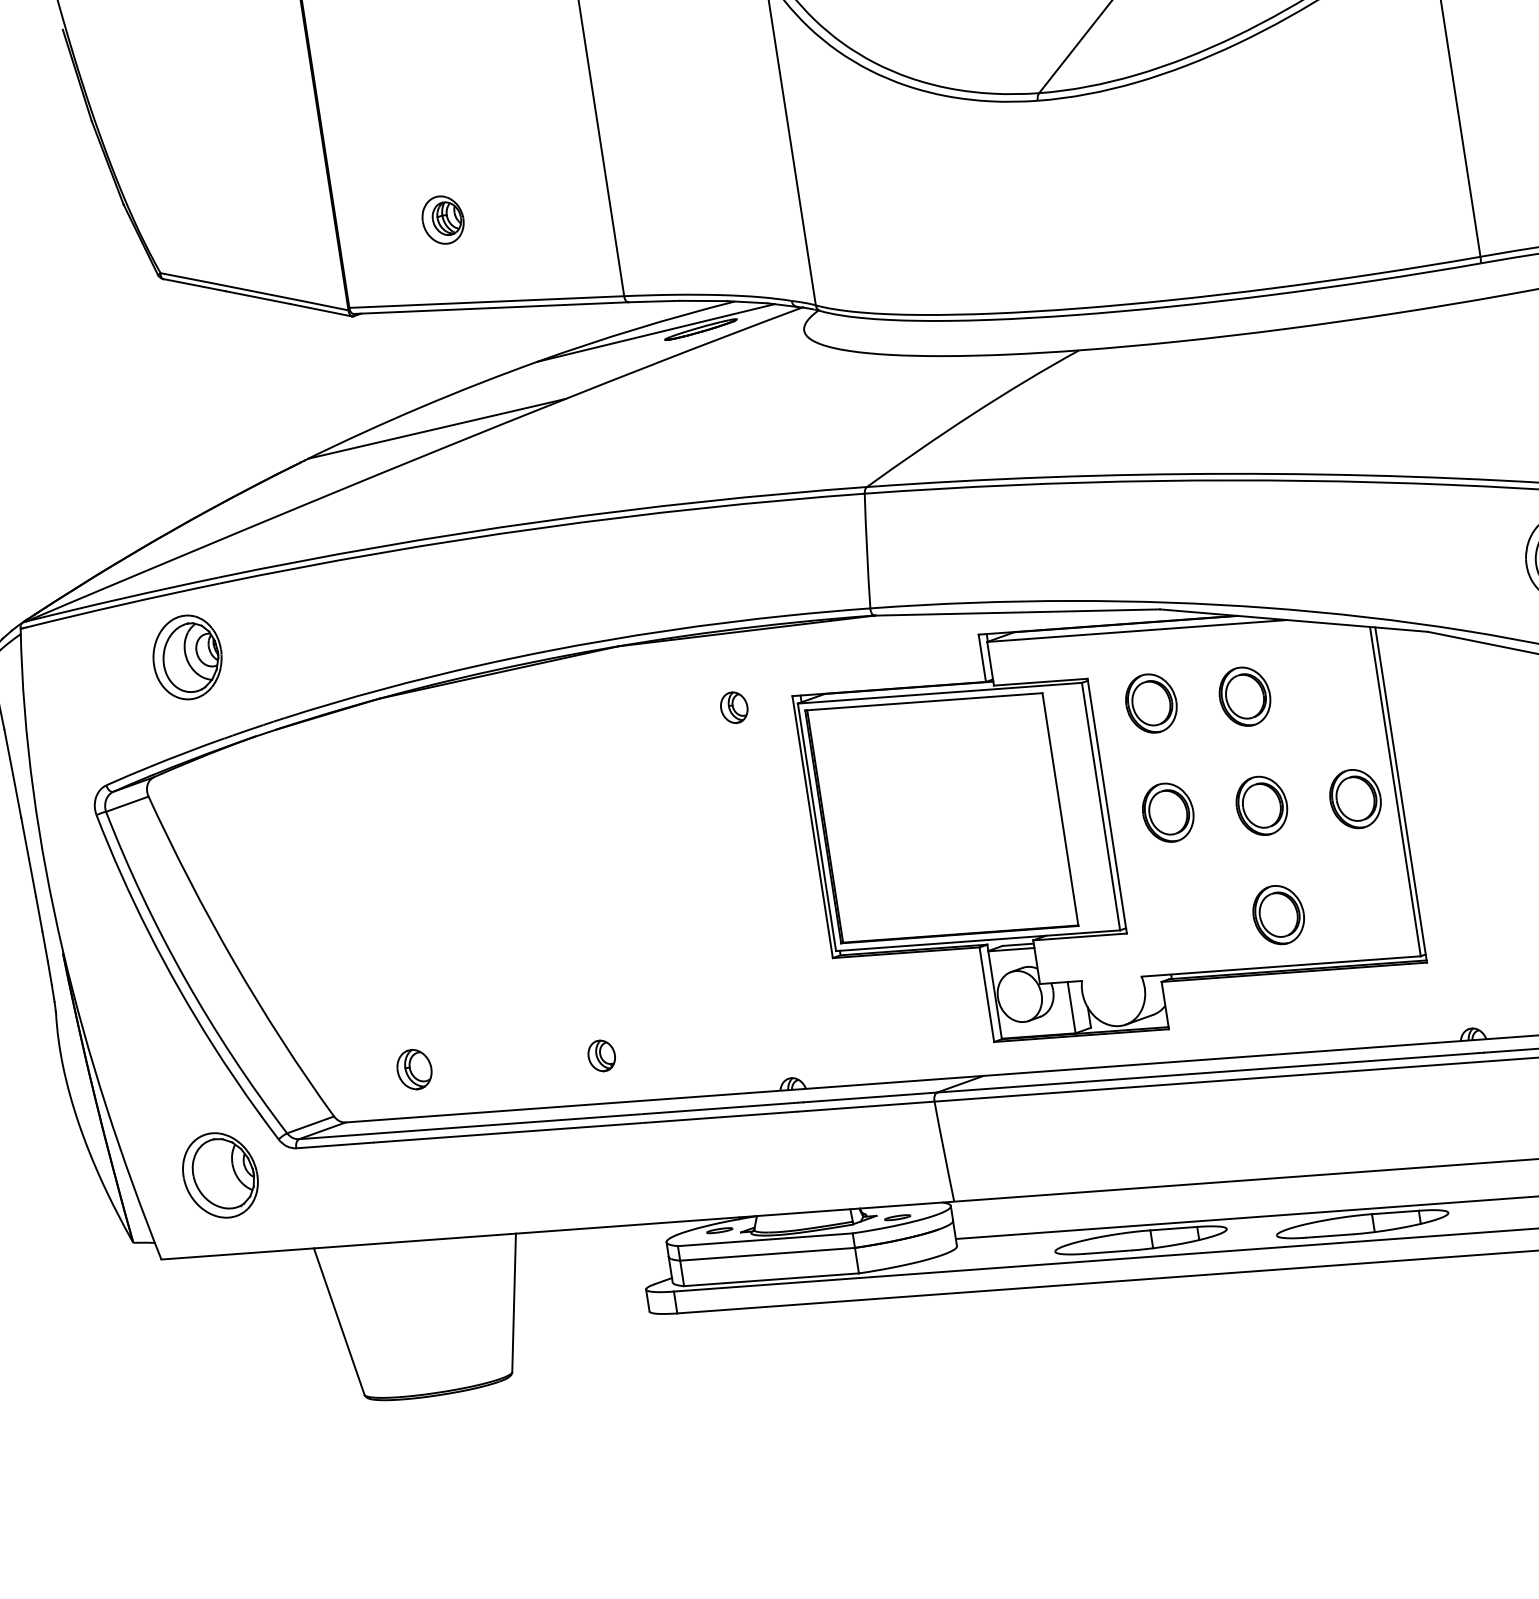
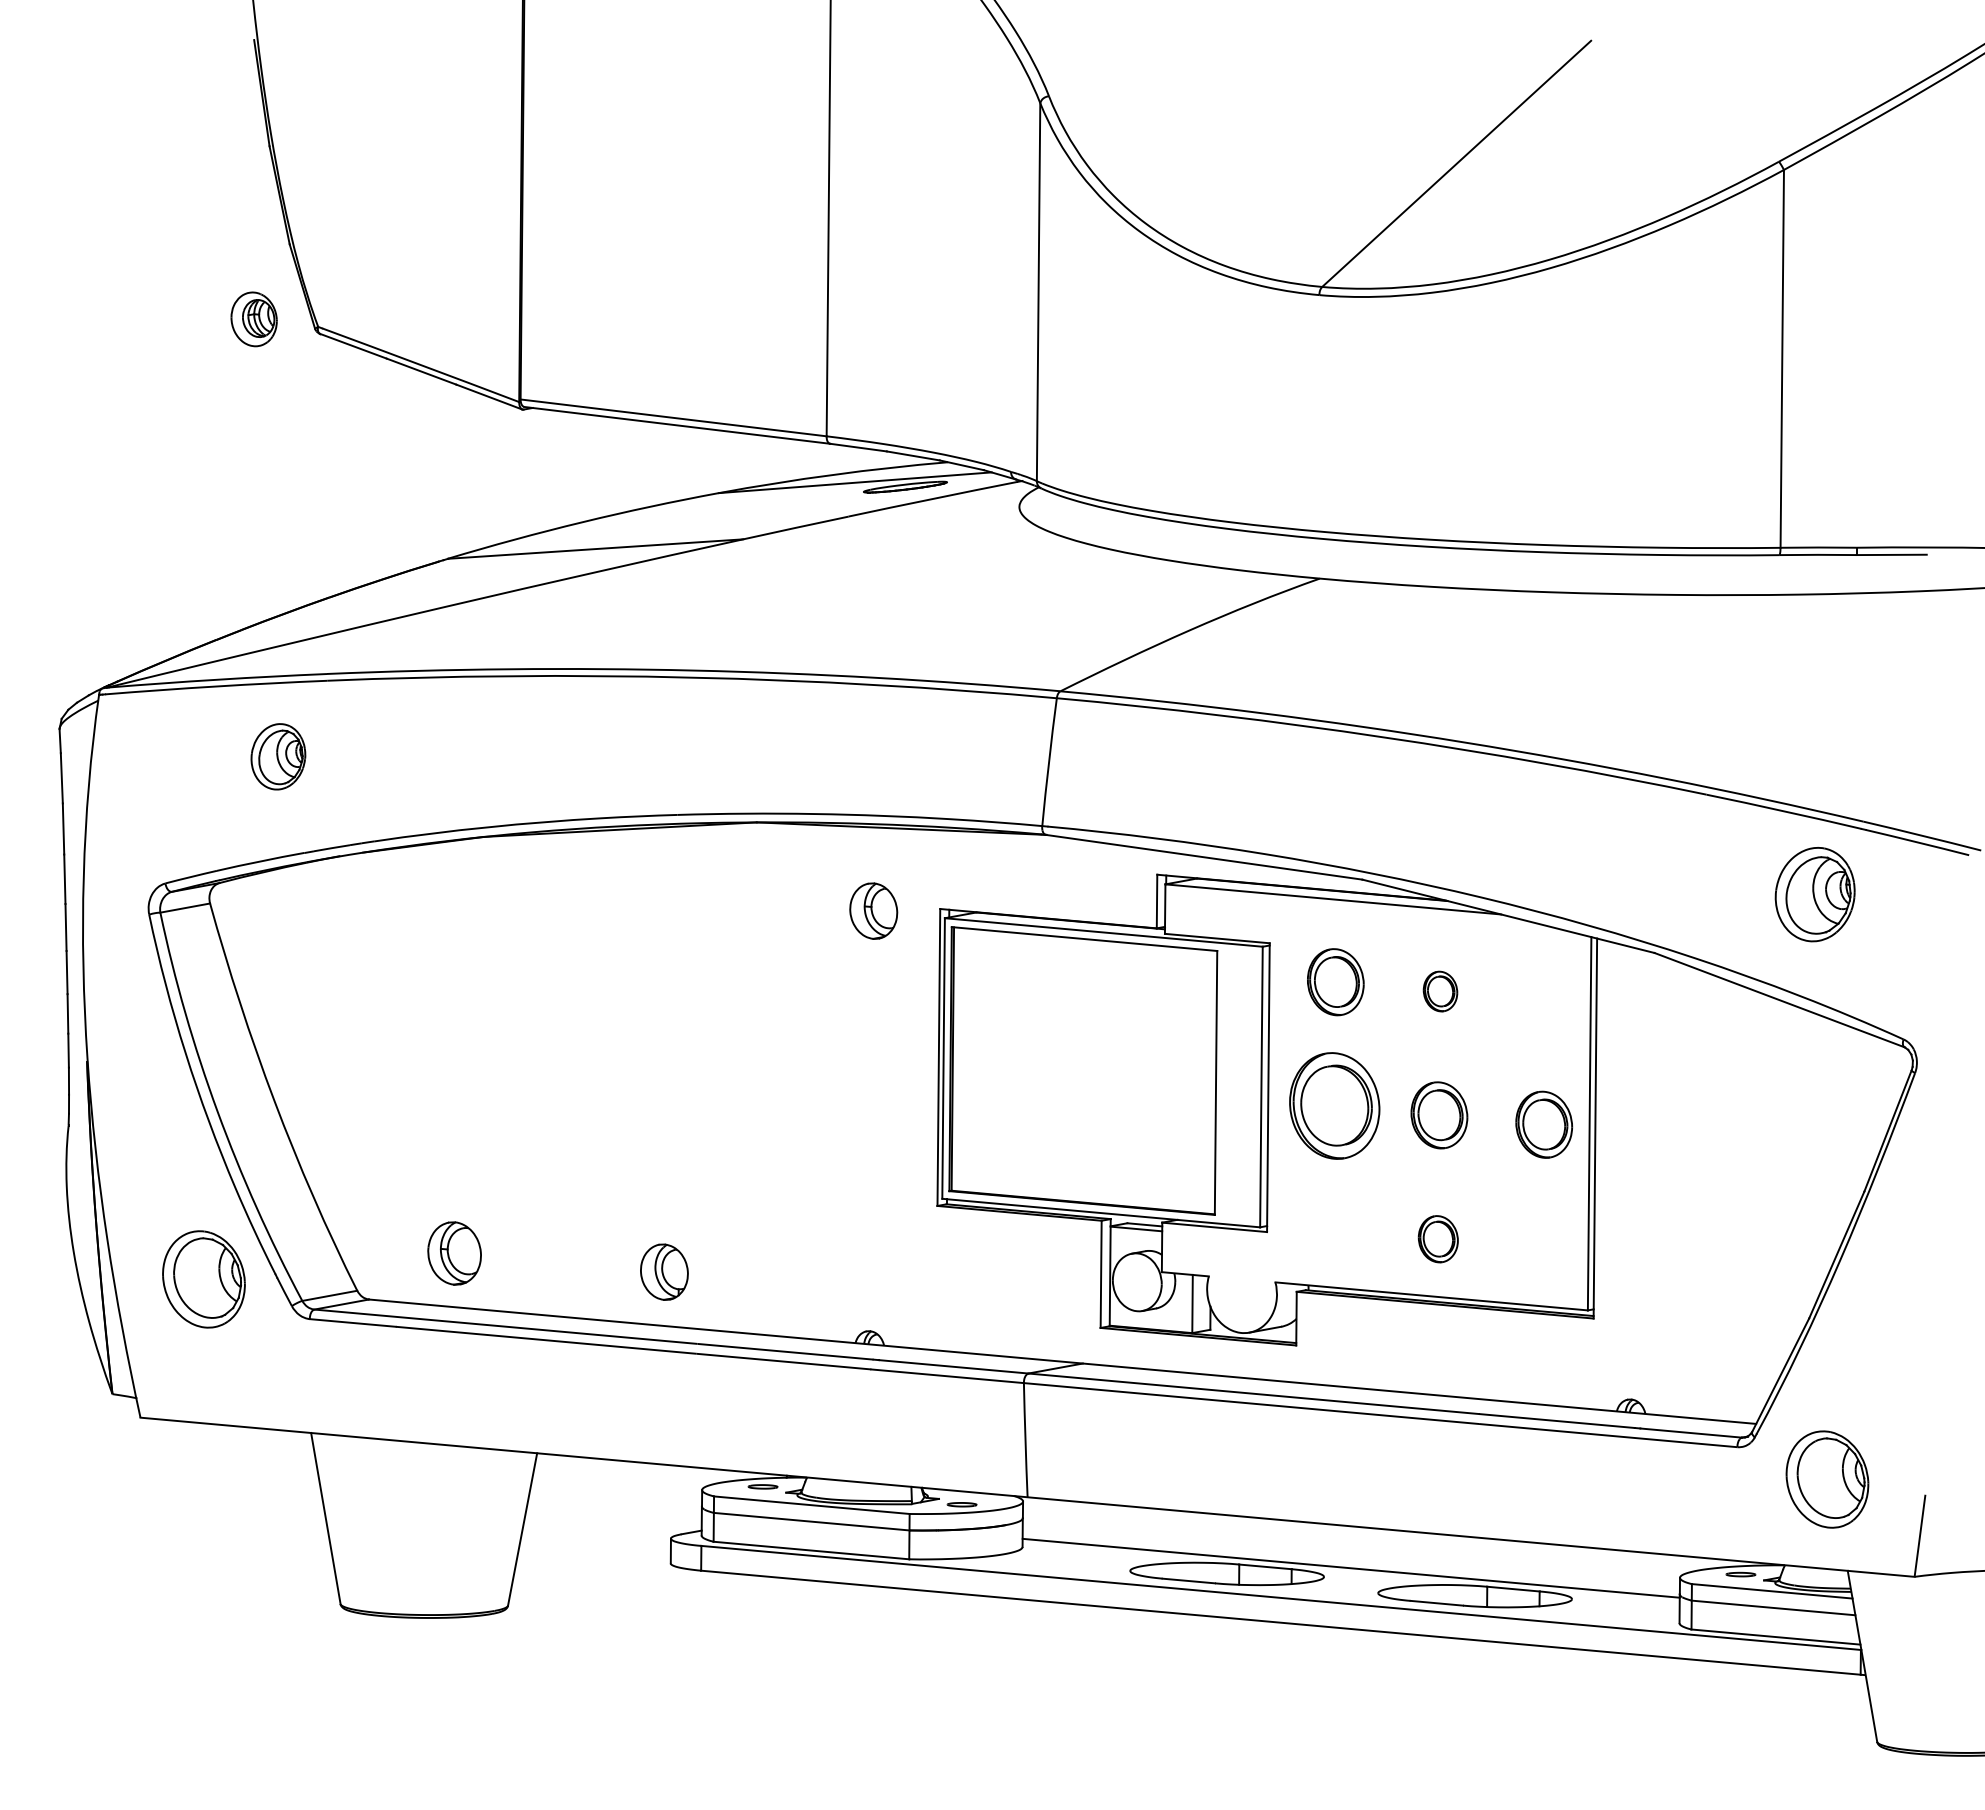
part: (442, 220) -> (253, 319), moved
part: (187, 657) -> (278, 756), size x0.7
part: (1244, 696) -> (1440, 991), size x0.6
part: (734, 707) -> (873, 911), size x1.6
part: (1168, 812) -> (1334, 1105), size x1.6
part: (1278, 915) -> (1438, 1239), size x0.7
part: (601, 1056) -> (663, 1272), size x1.6
part: (414, 1069) -> (454, 1253), size x1.4
part: (220, 1175) -> (203, 1279), moved

